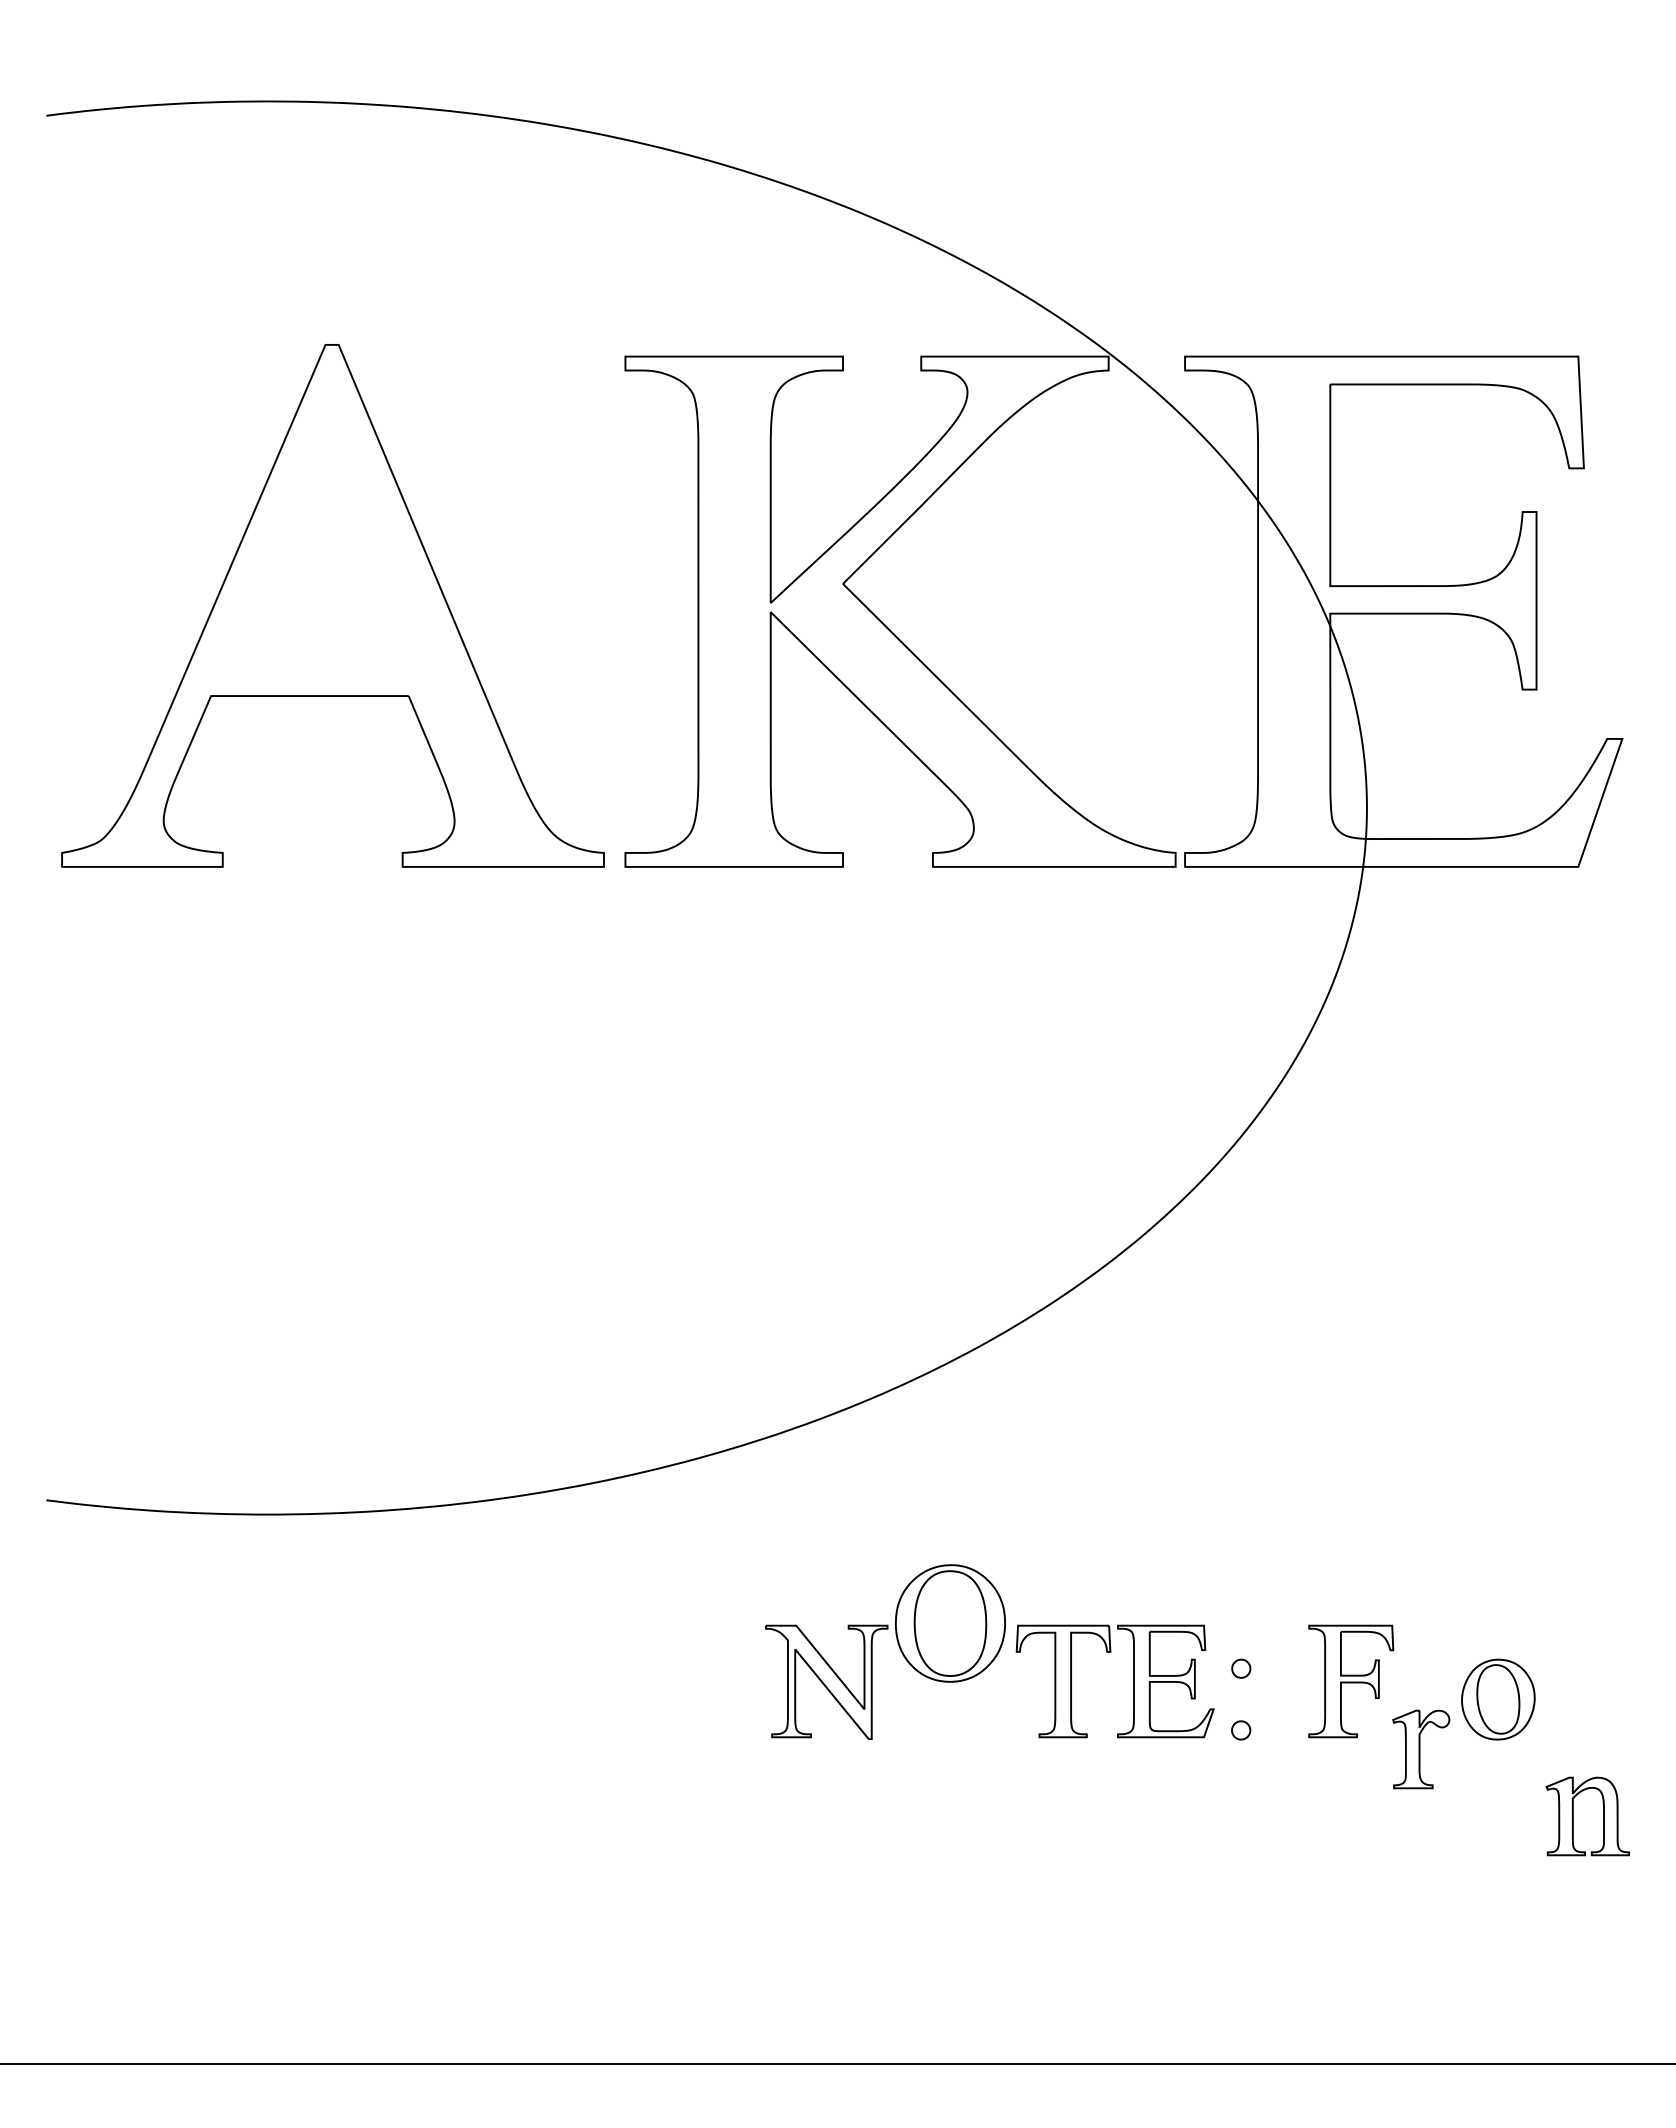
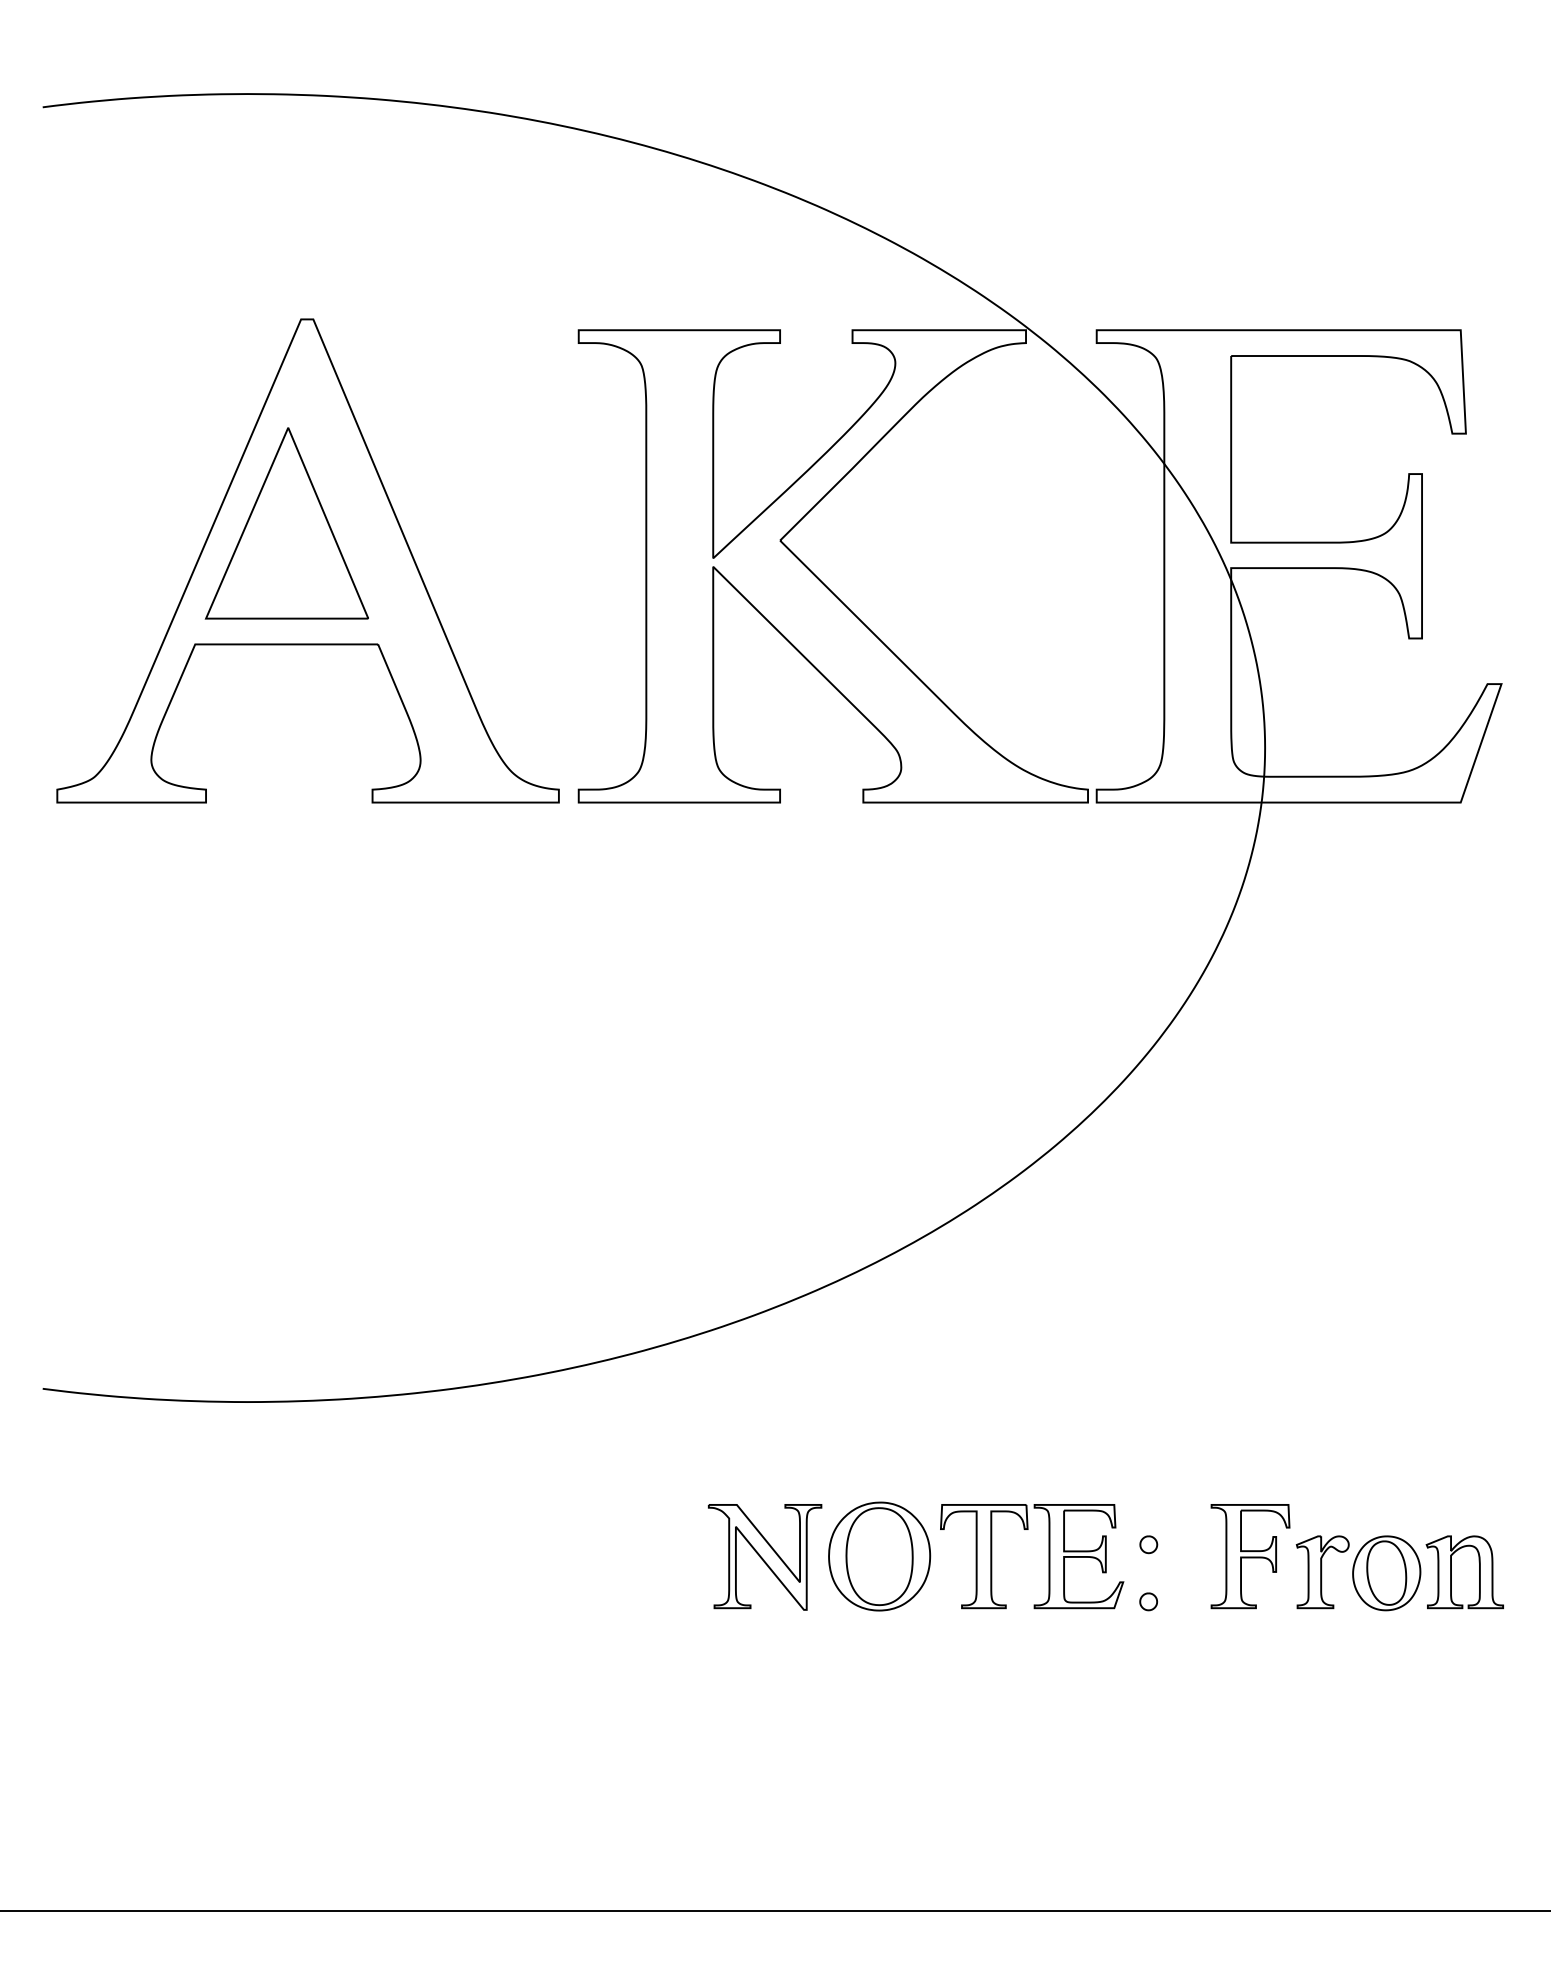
part: (309, 565) -> (286, 523), added
part: (950, 1623) -> (879, 1556), moved
part: (1421, 1749) -> (1322, 1572), moved
part: (1573, 1816) -> (1451, 1572), moved

